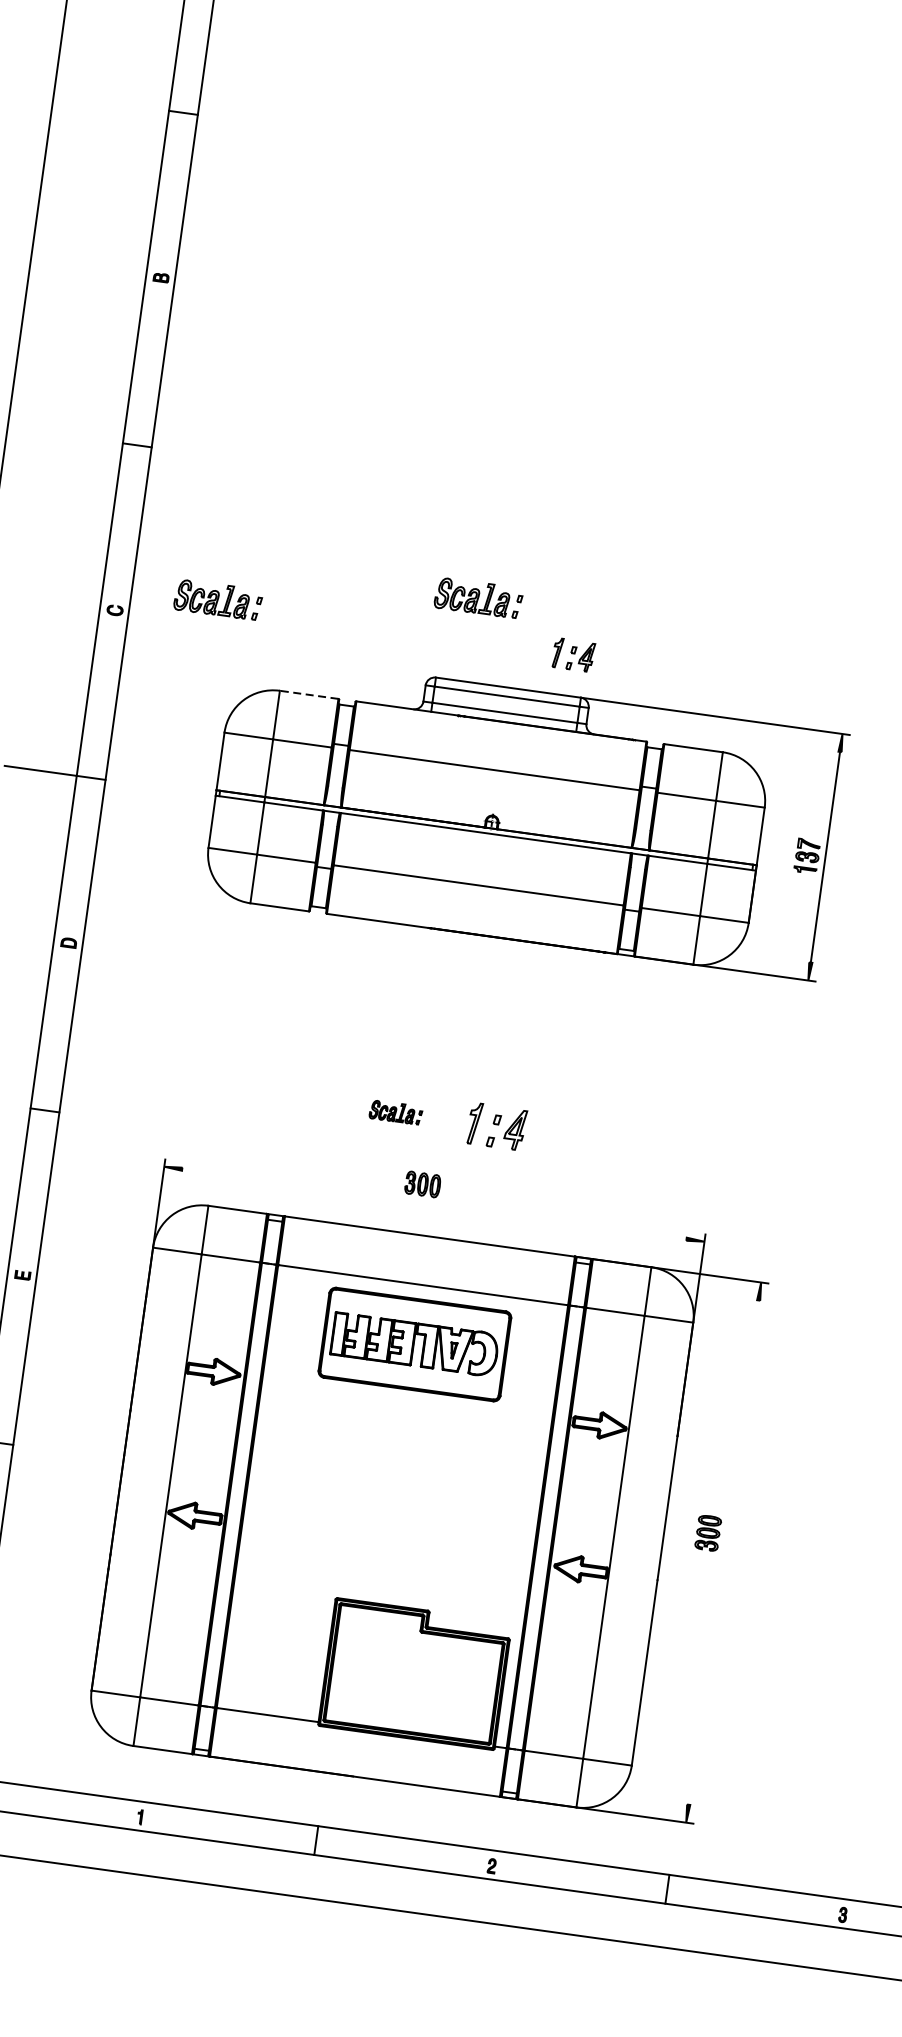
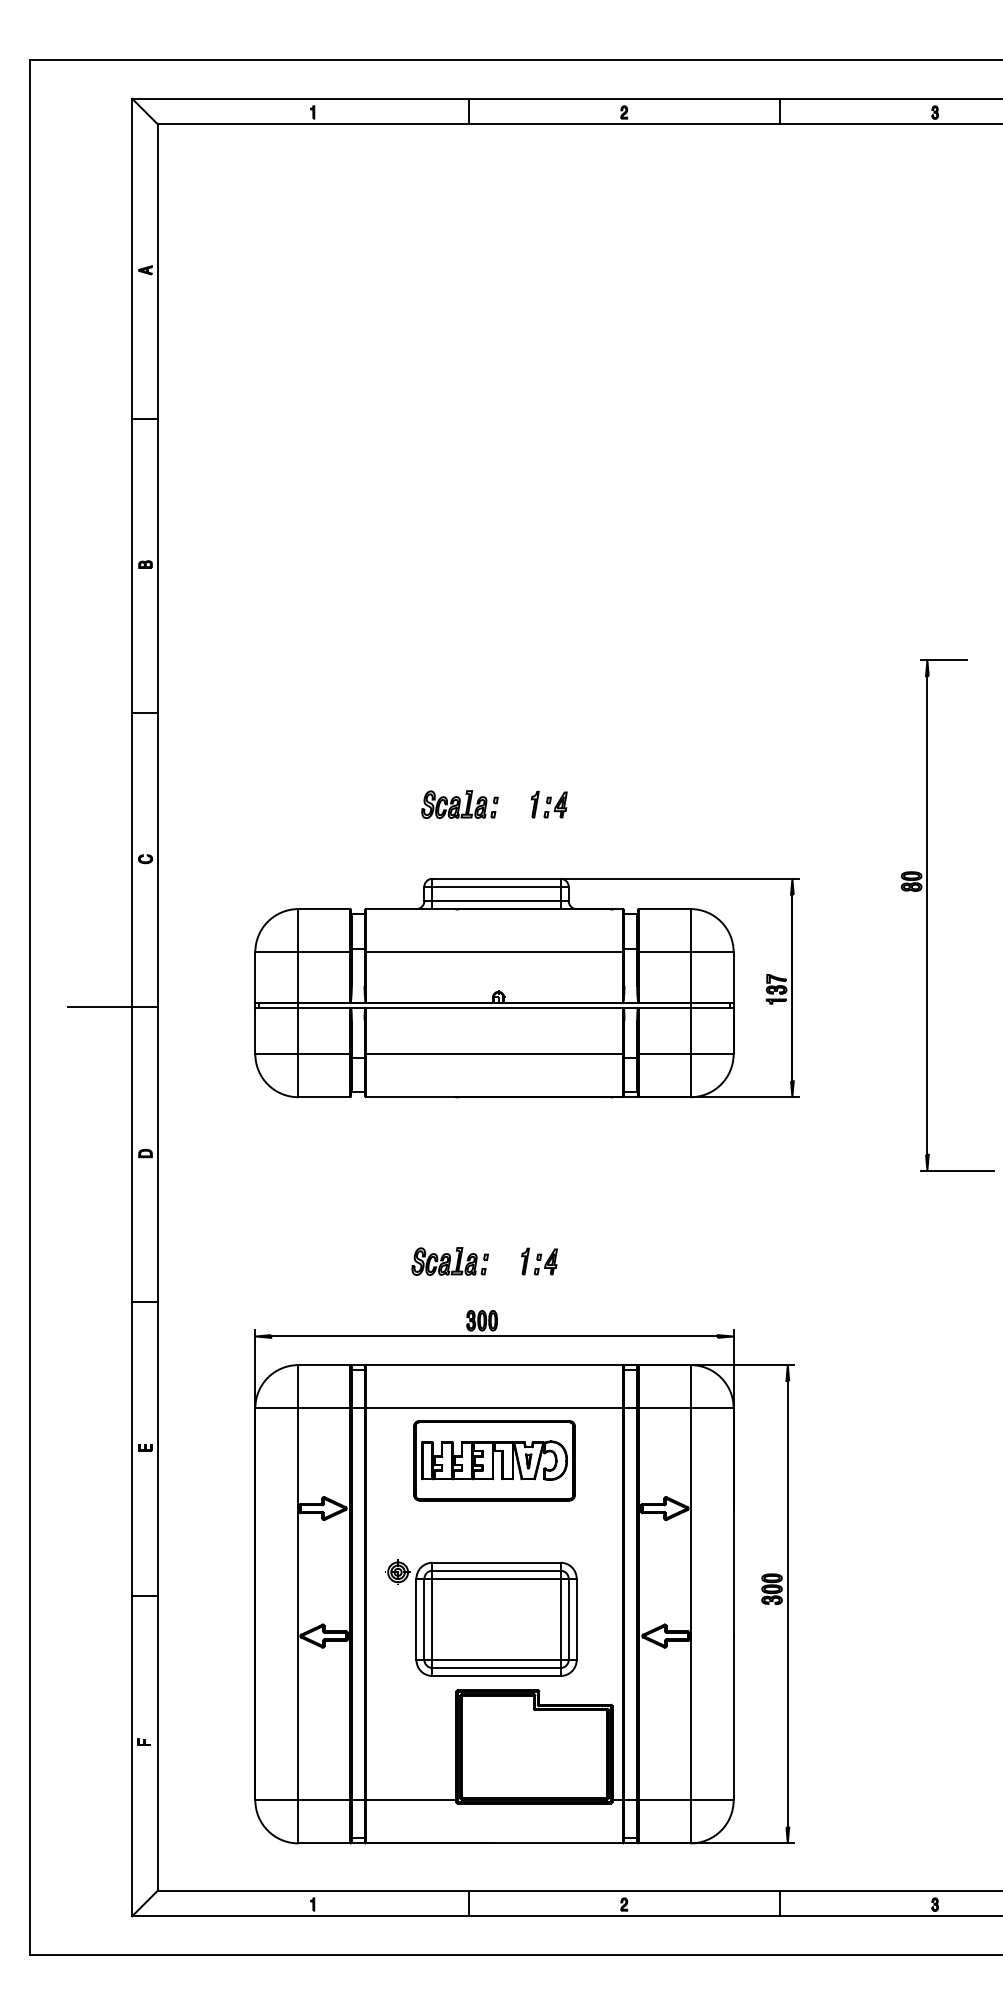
part: (217, 599) -> (233, 837), removed
part: (572, 654) -> (548, 804), moved
line: (309, 695) -> (324, 909), dashed -> solid
part: (395, 1112) -> (449, 1261), size x1.67
part: (496, 1126) -> (539, 1261), size x0.71
line: (434, 1204) -> (494, 1336), added
part: (375, 1519) -> (481, 1617), added
line: (723, 1551) -> (787, 1603), added

